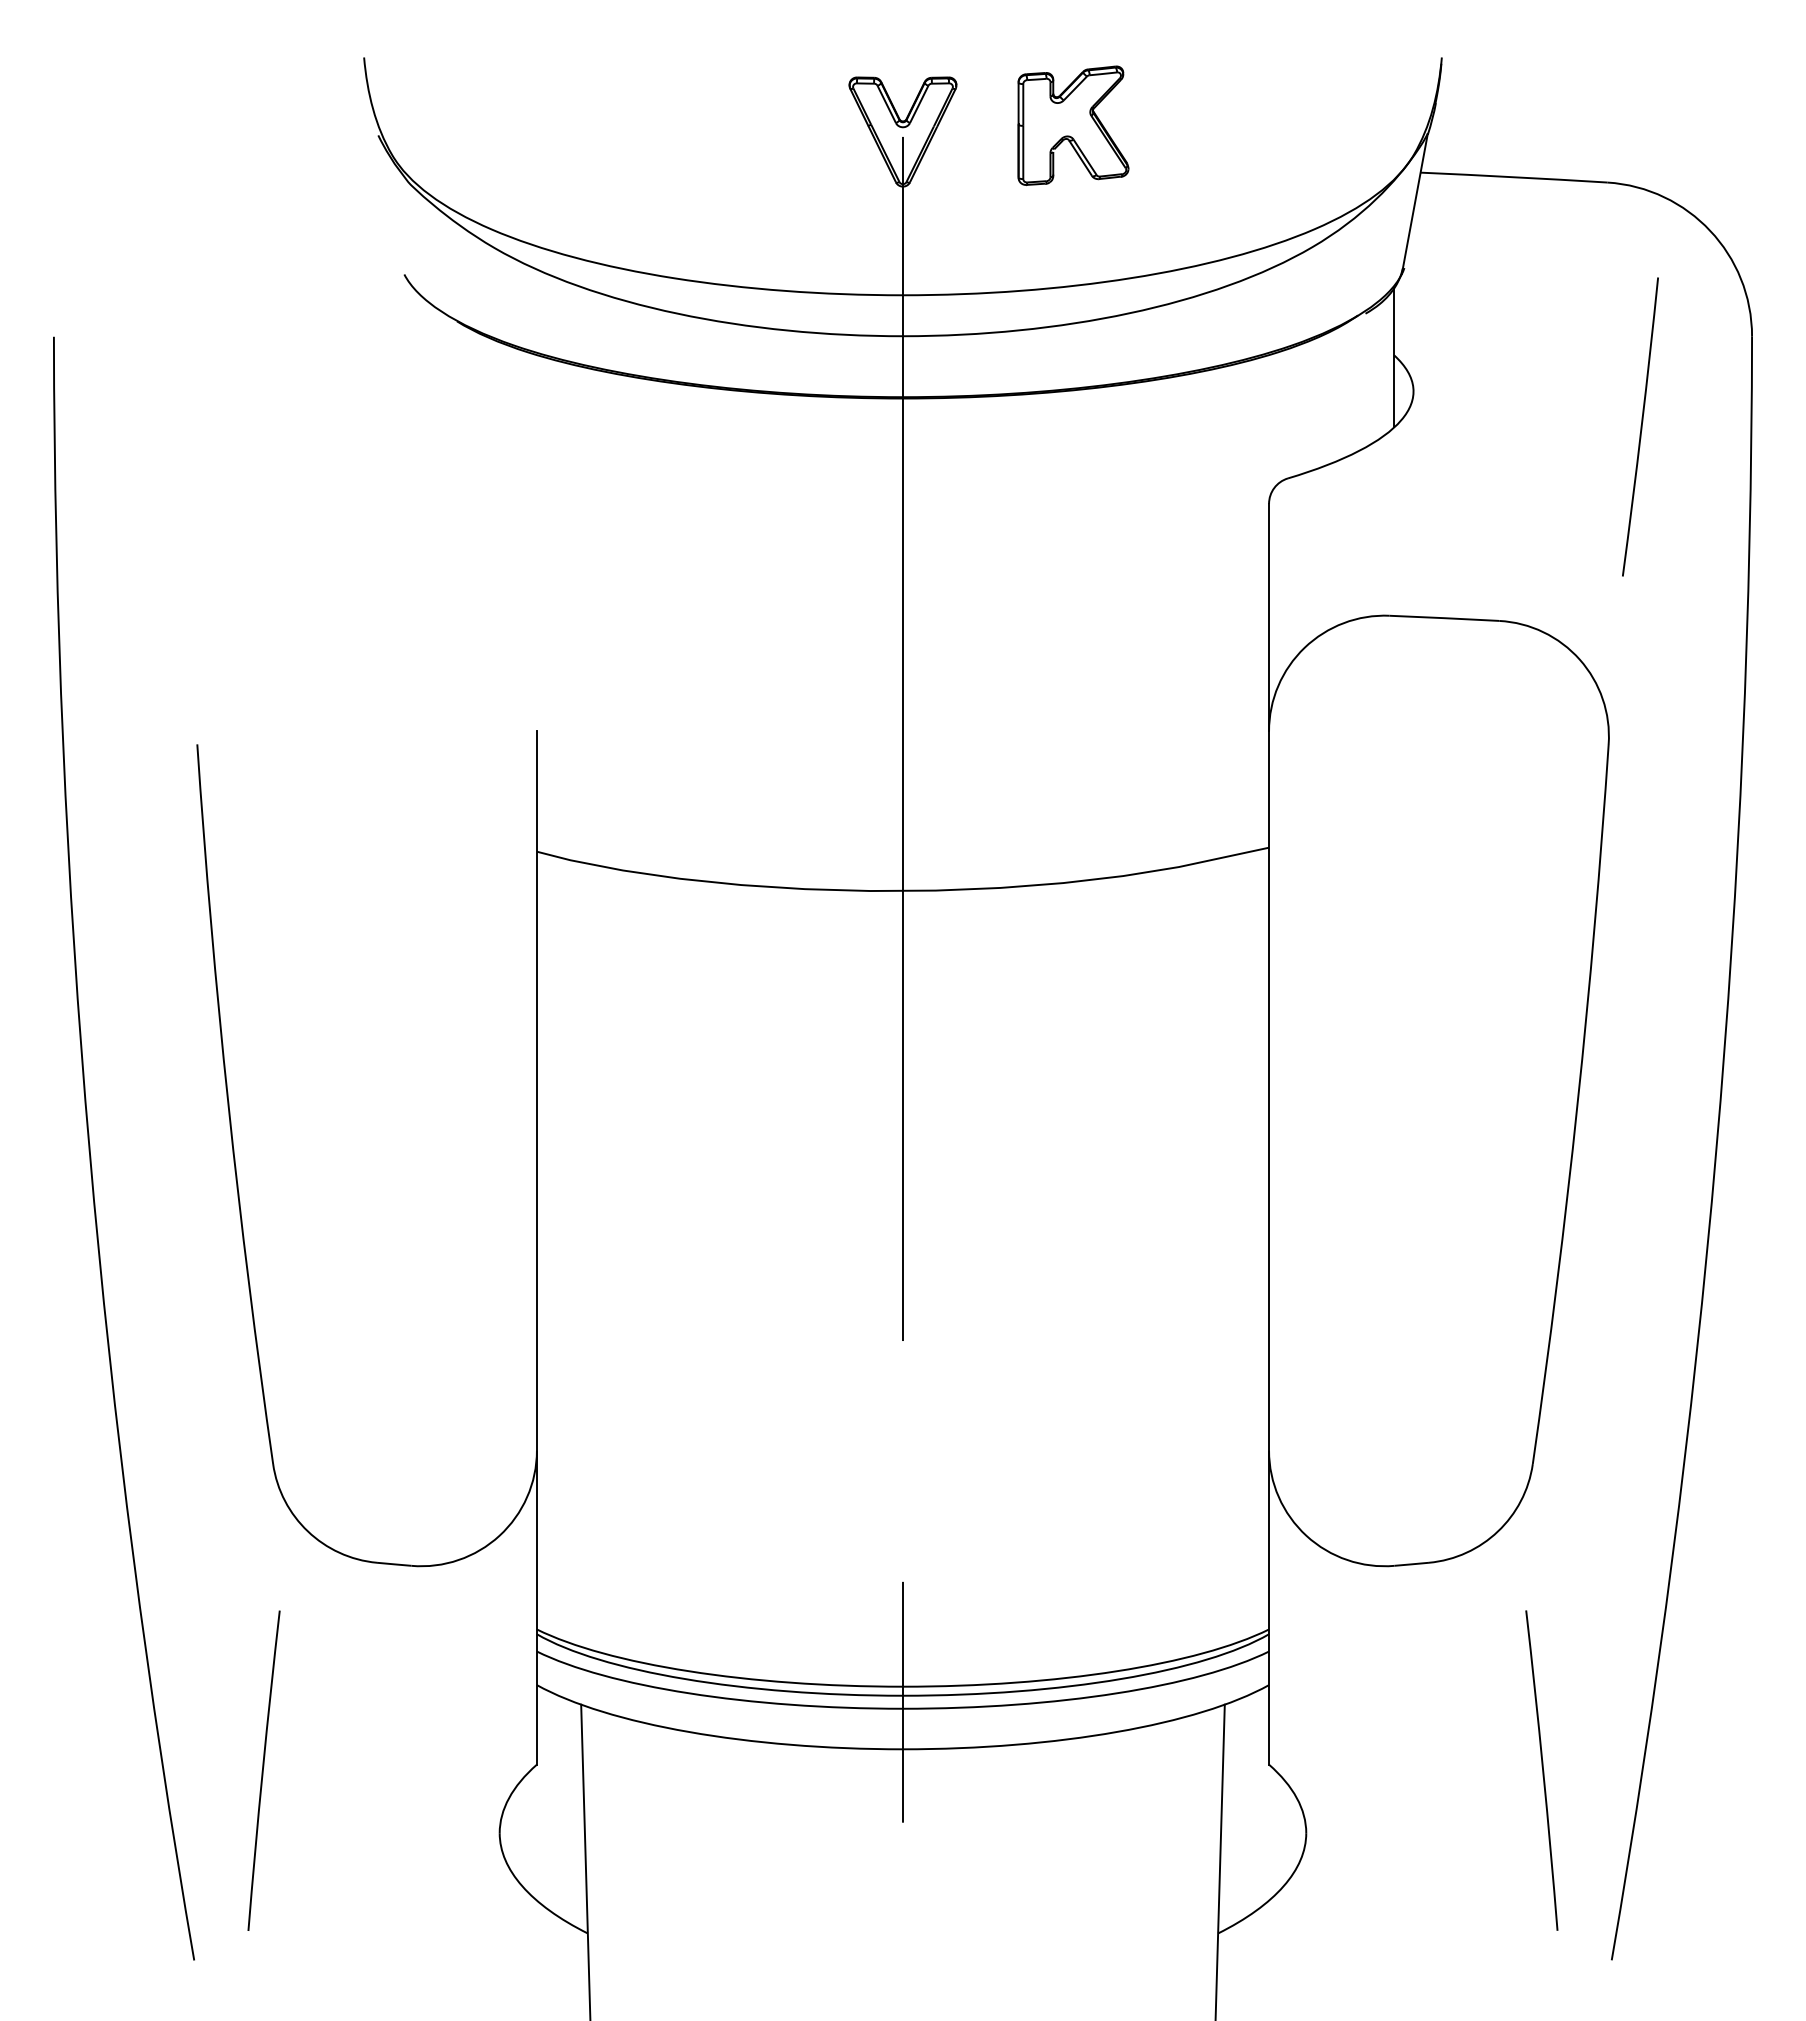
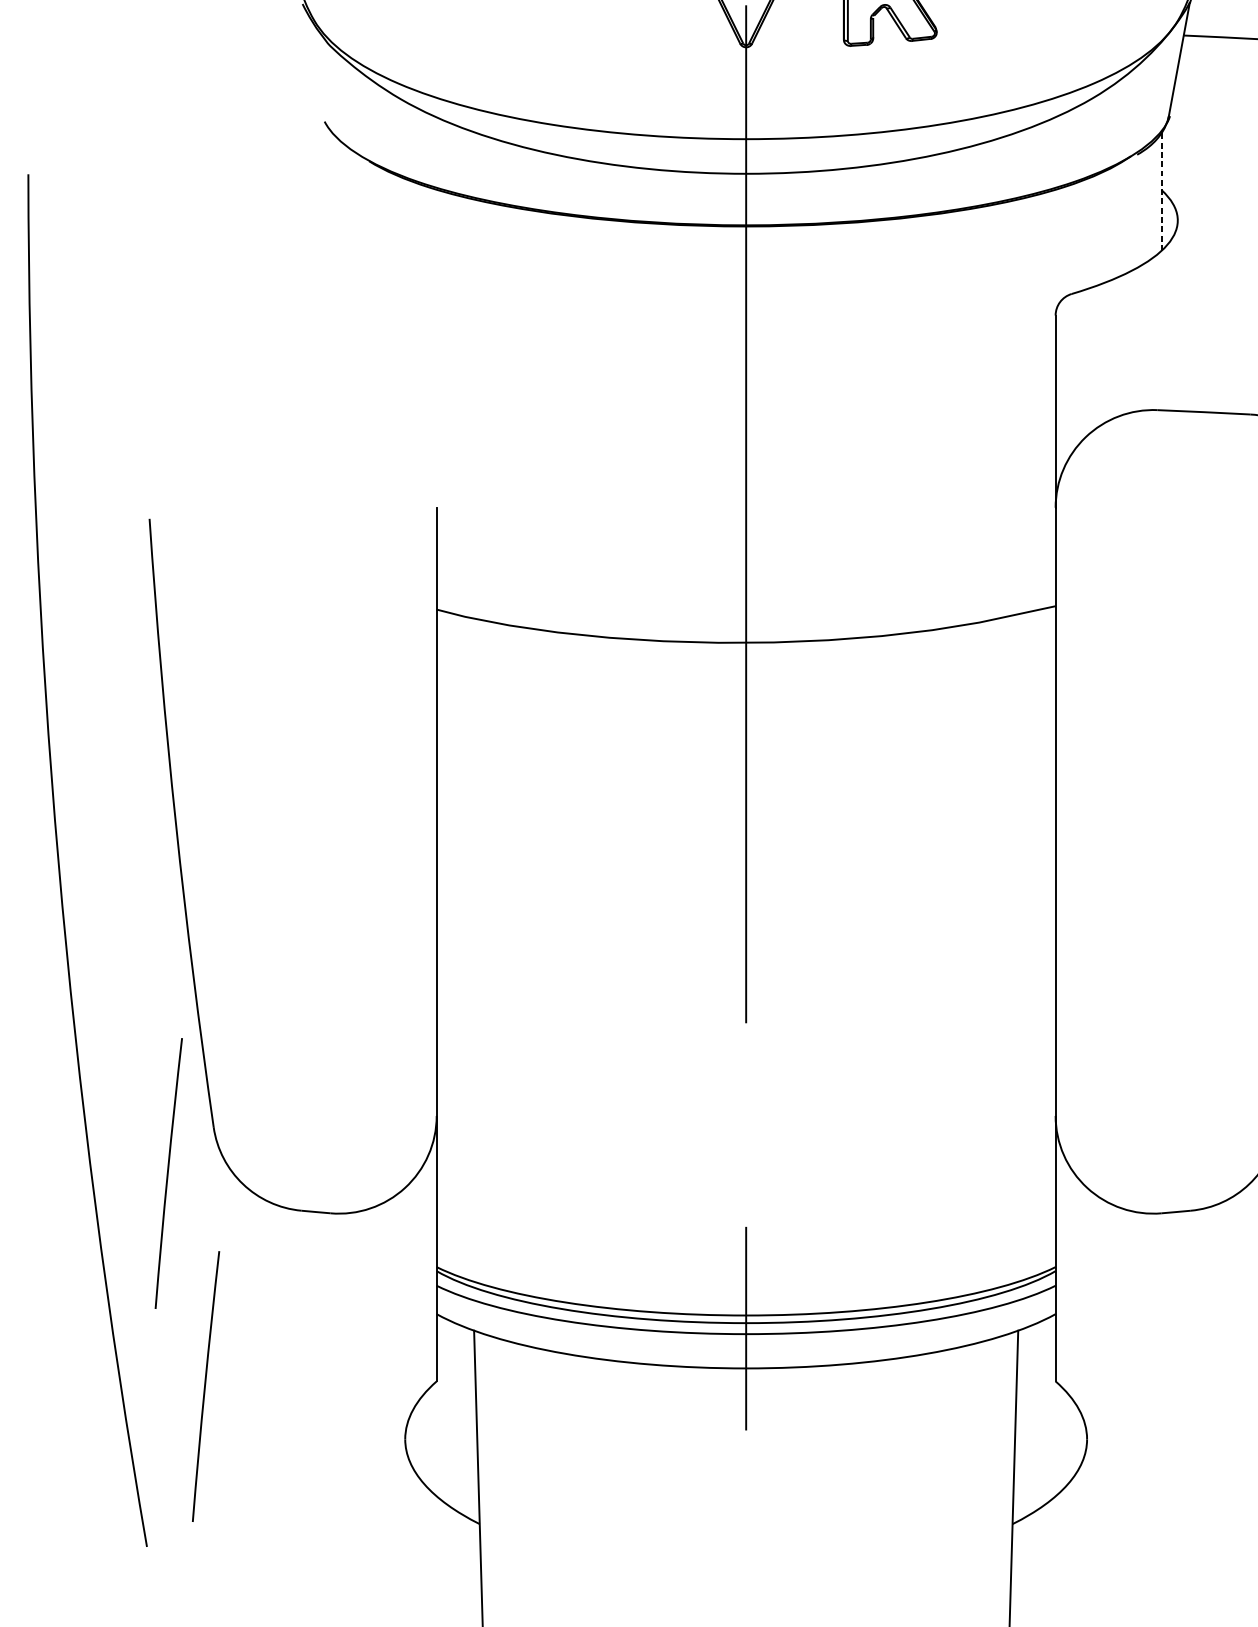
line: (1394, 357) -> (1161, 191), solid -> dashed
arc: (219, 1518) -> (168, 1173), added

